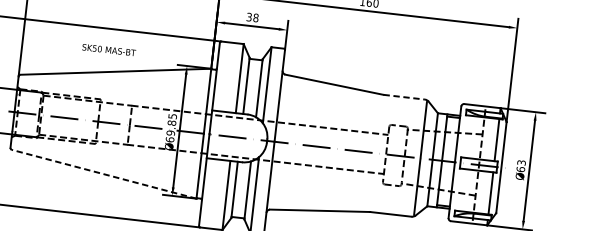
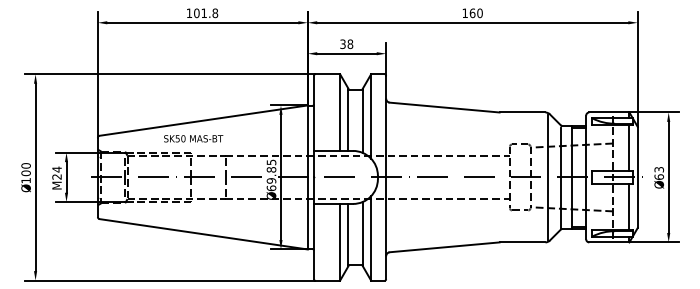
text: (109, 49) -> (193, 138), moved
line: (404, 97) -> (522, 112), dashed -> solid
line: (103, 174) -> (203, 234), dashed -> solid

